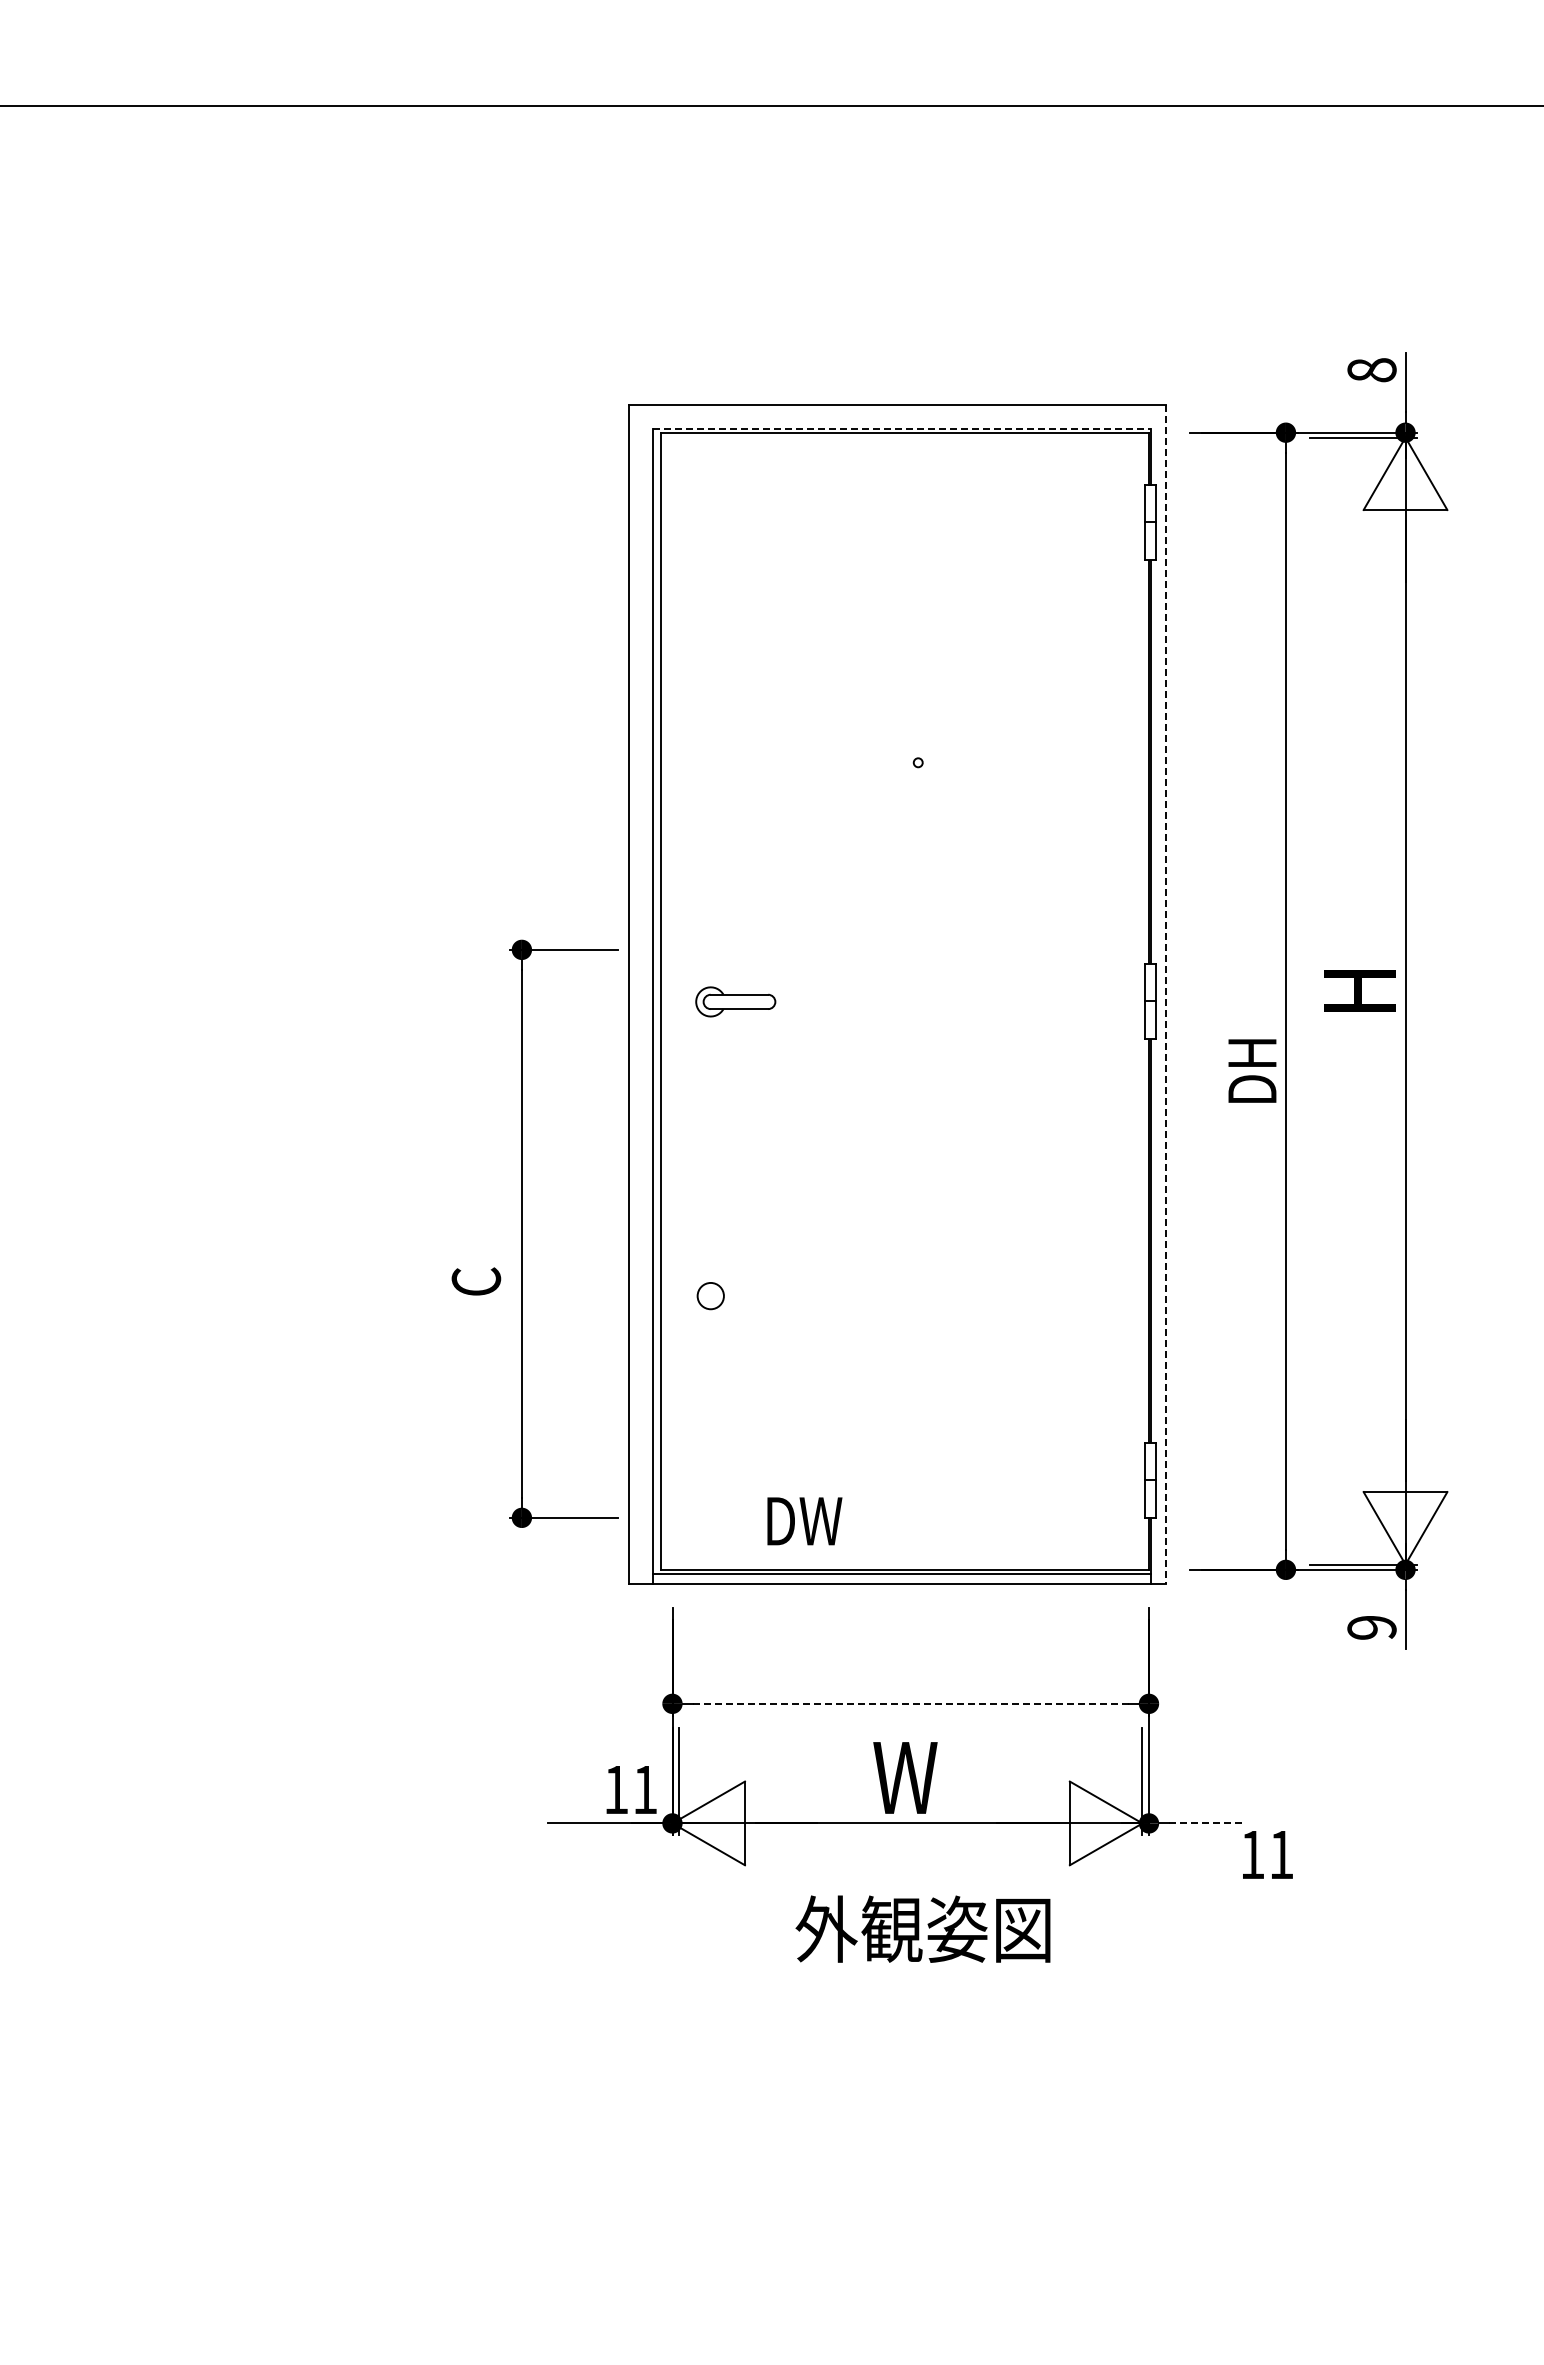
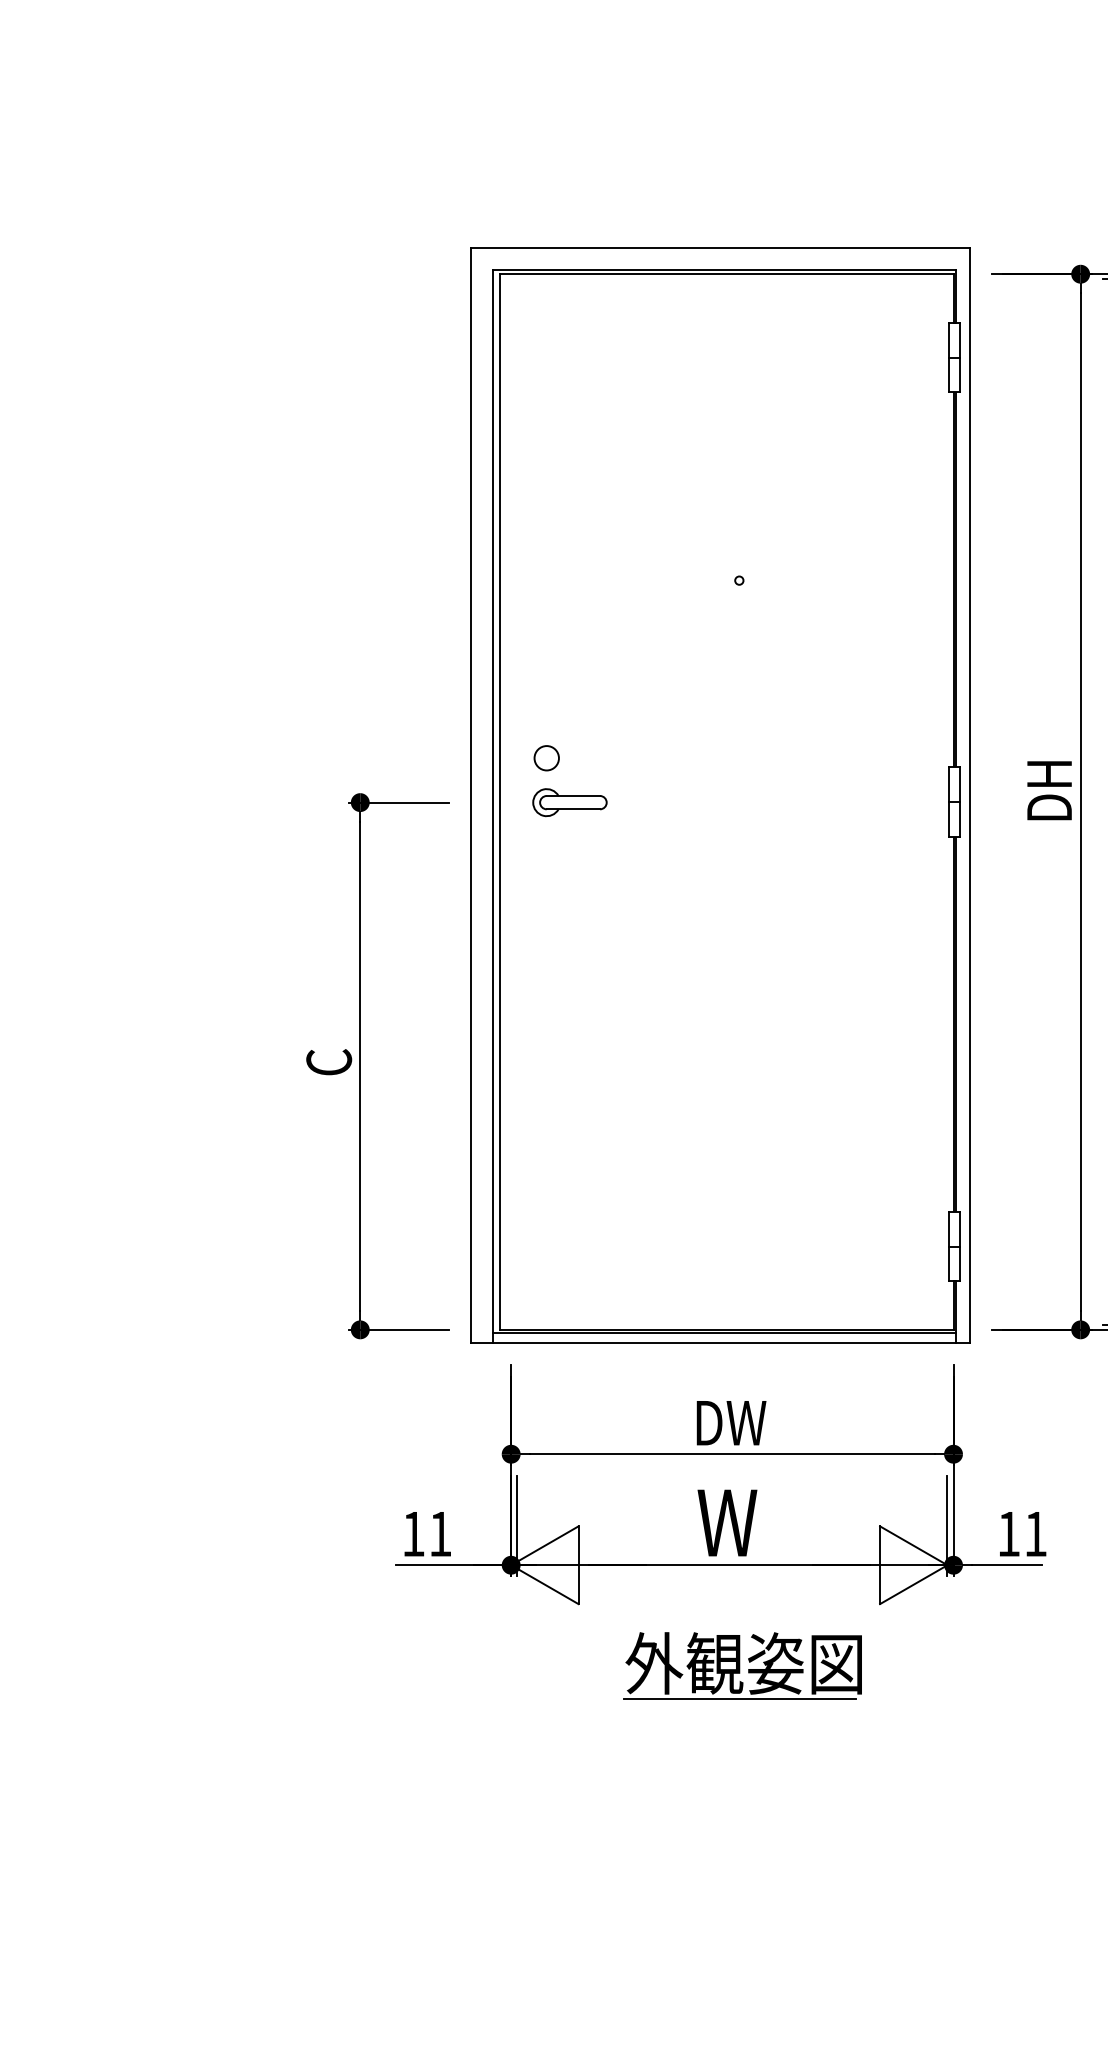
line: (902, 428) -> (724, 270), dashed -> solid
line: (1166, 994) -> (969, 795), dashed -> solid
text: (1252, 1070) -> (1049, 790), moved
part: (522, 1233) -> (360, 1065), moved
circle: (710, 1296) -> (546, 758), moved
text: (804, 1521) -> (731, 1423), moved
line: (910, 1703) -> (732, 1453), dashed -> solid
text: (631, 1789) -> (427, 1533), moved
line: (1207, 1823) -> (1007, 1565), dashed -> solid
text: (1267, 1854) -> (1022, 1533), moved
line: (918, 1967) -> (739, 1698), added

